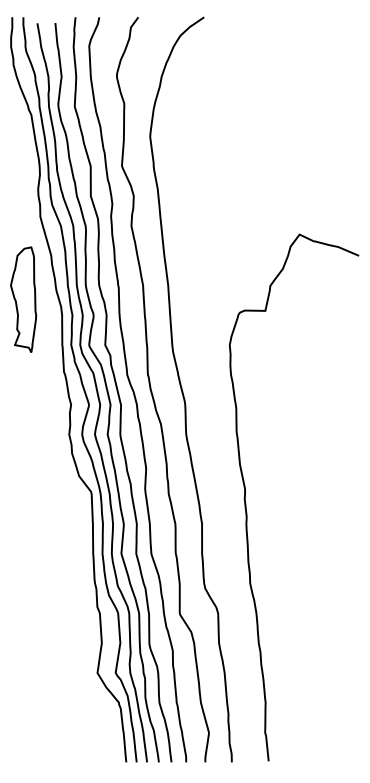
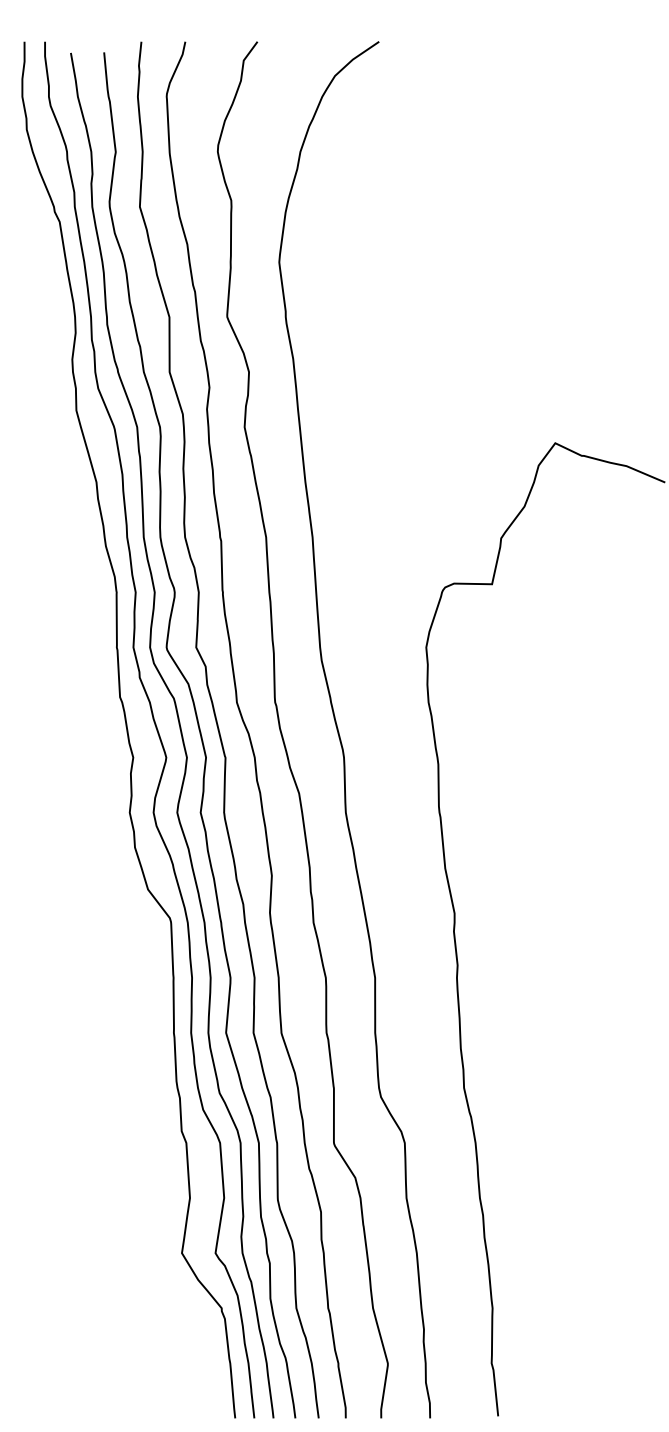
part: (23, 299) -> (45, 563), removed

